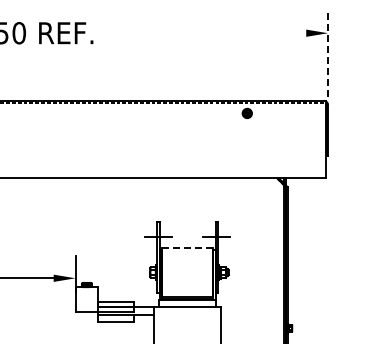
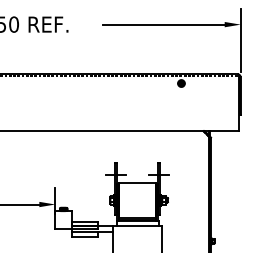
line: (223, 33) -> (163, 24), added
line: (328, 53) -> (241, 39), dashed -> solid
line: (188, 248) -> (138, 182), dashed -> solid

